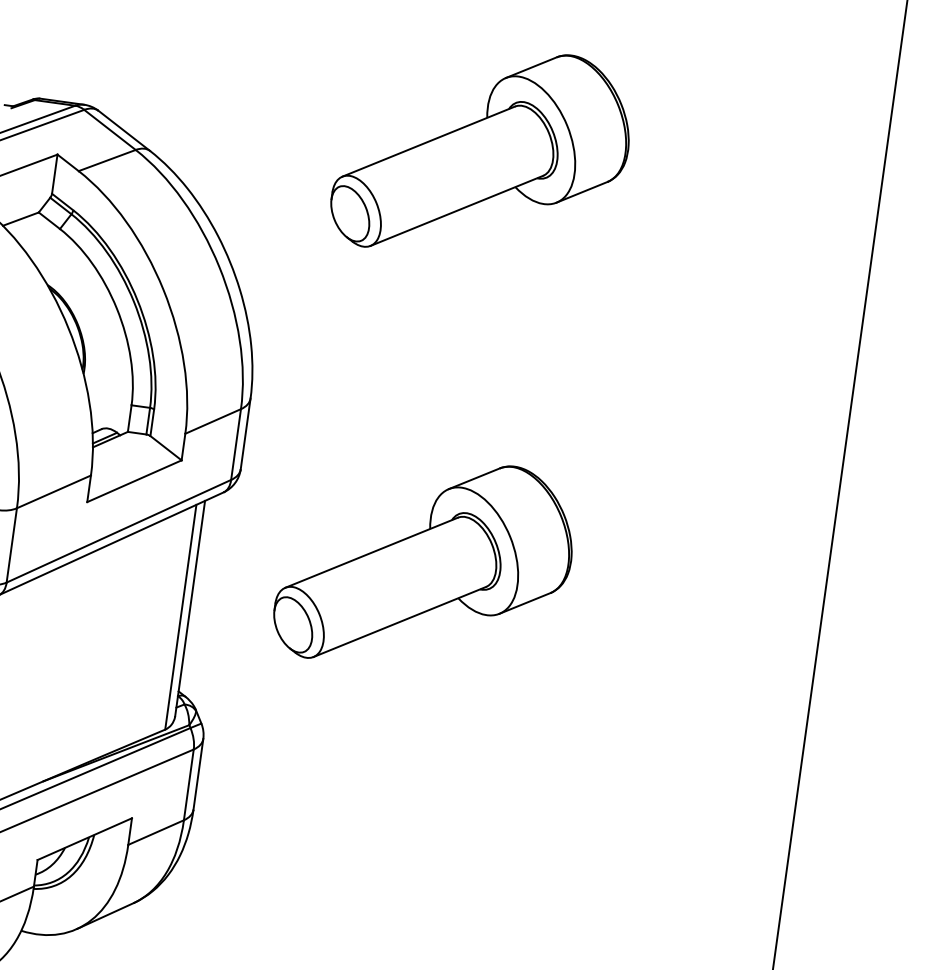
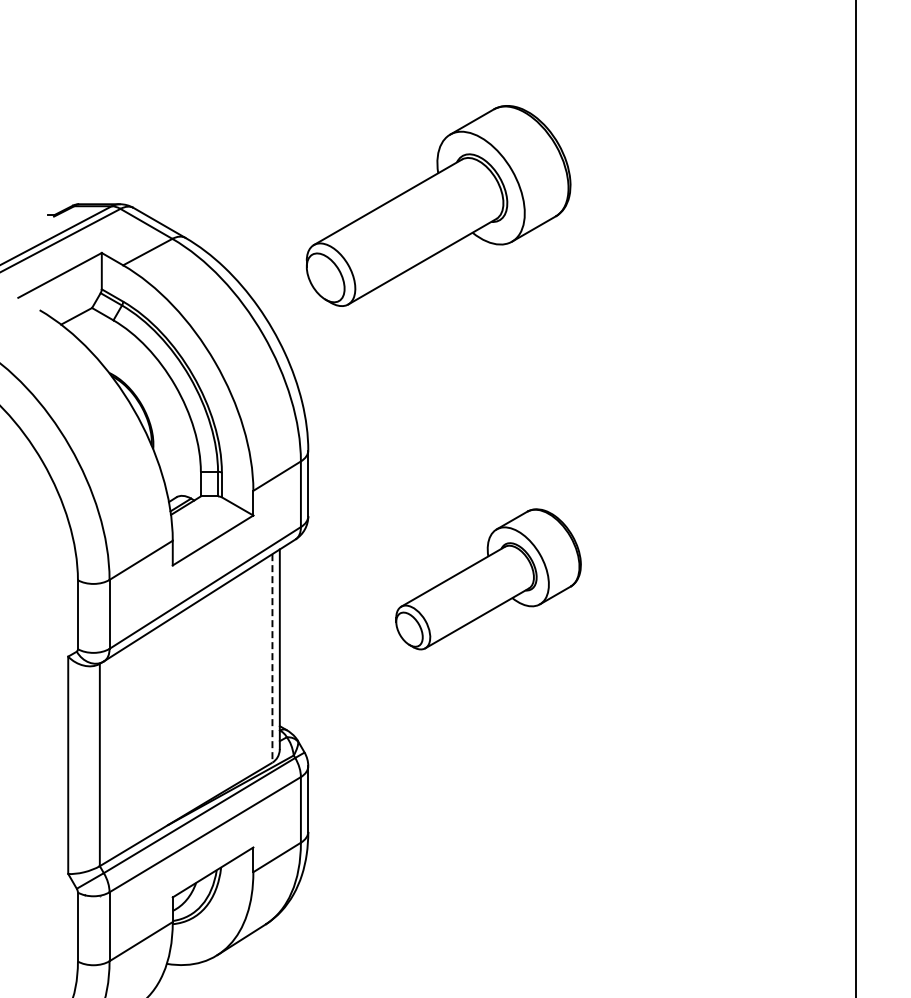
part: (482, 152) -> (438, 205), moved
part: (425, 564) -> (488, 579), size x0.7
line: (180, 617) -> (272, 658), solid -> dashed

